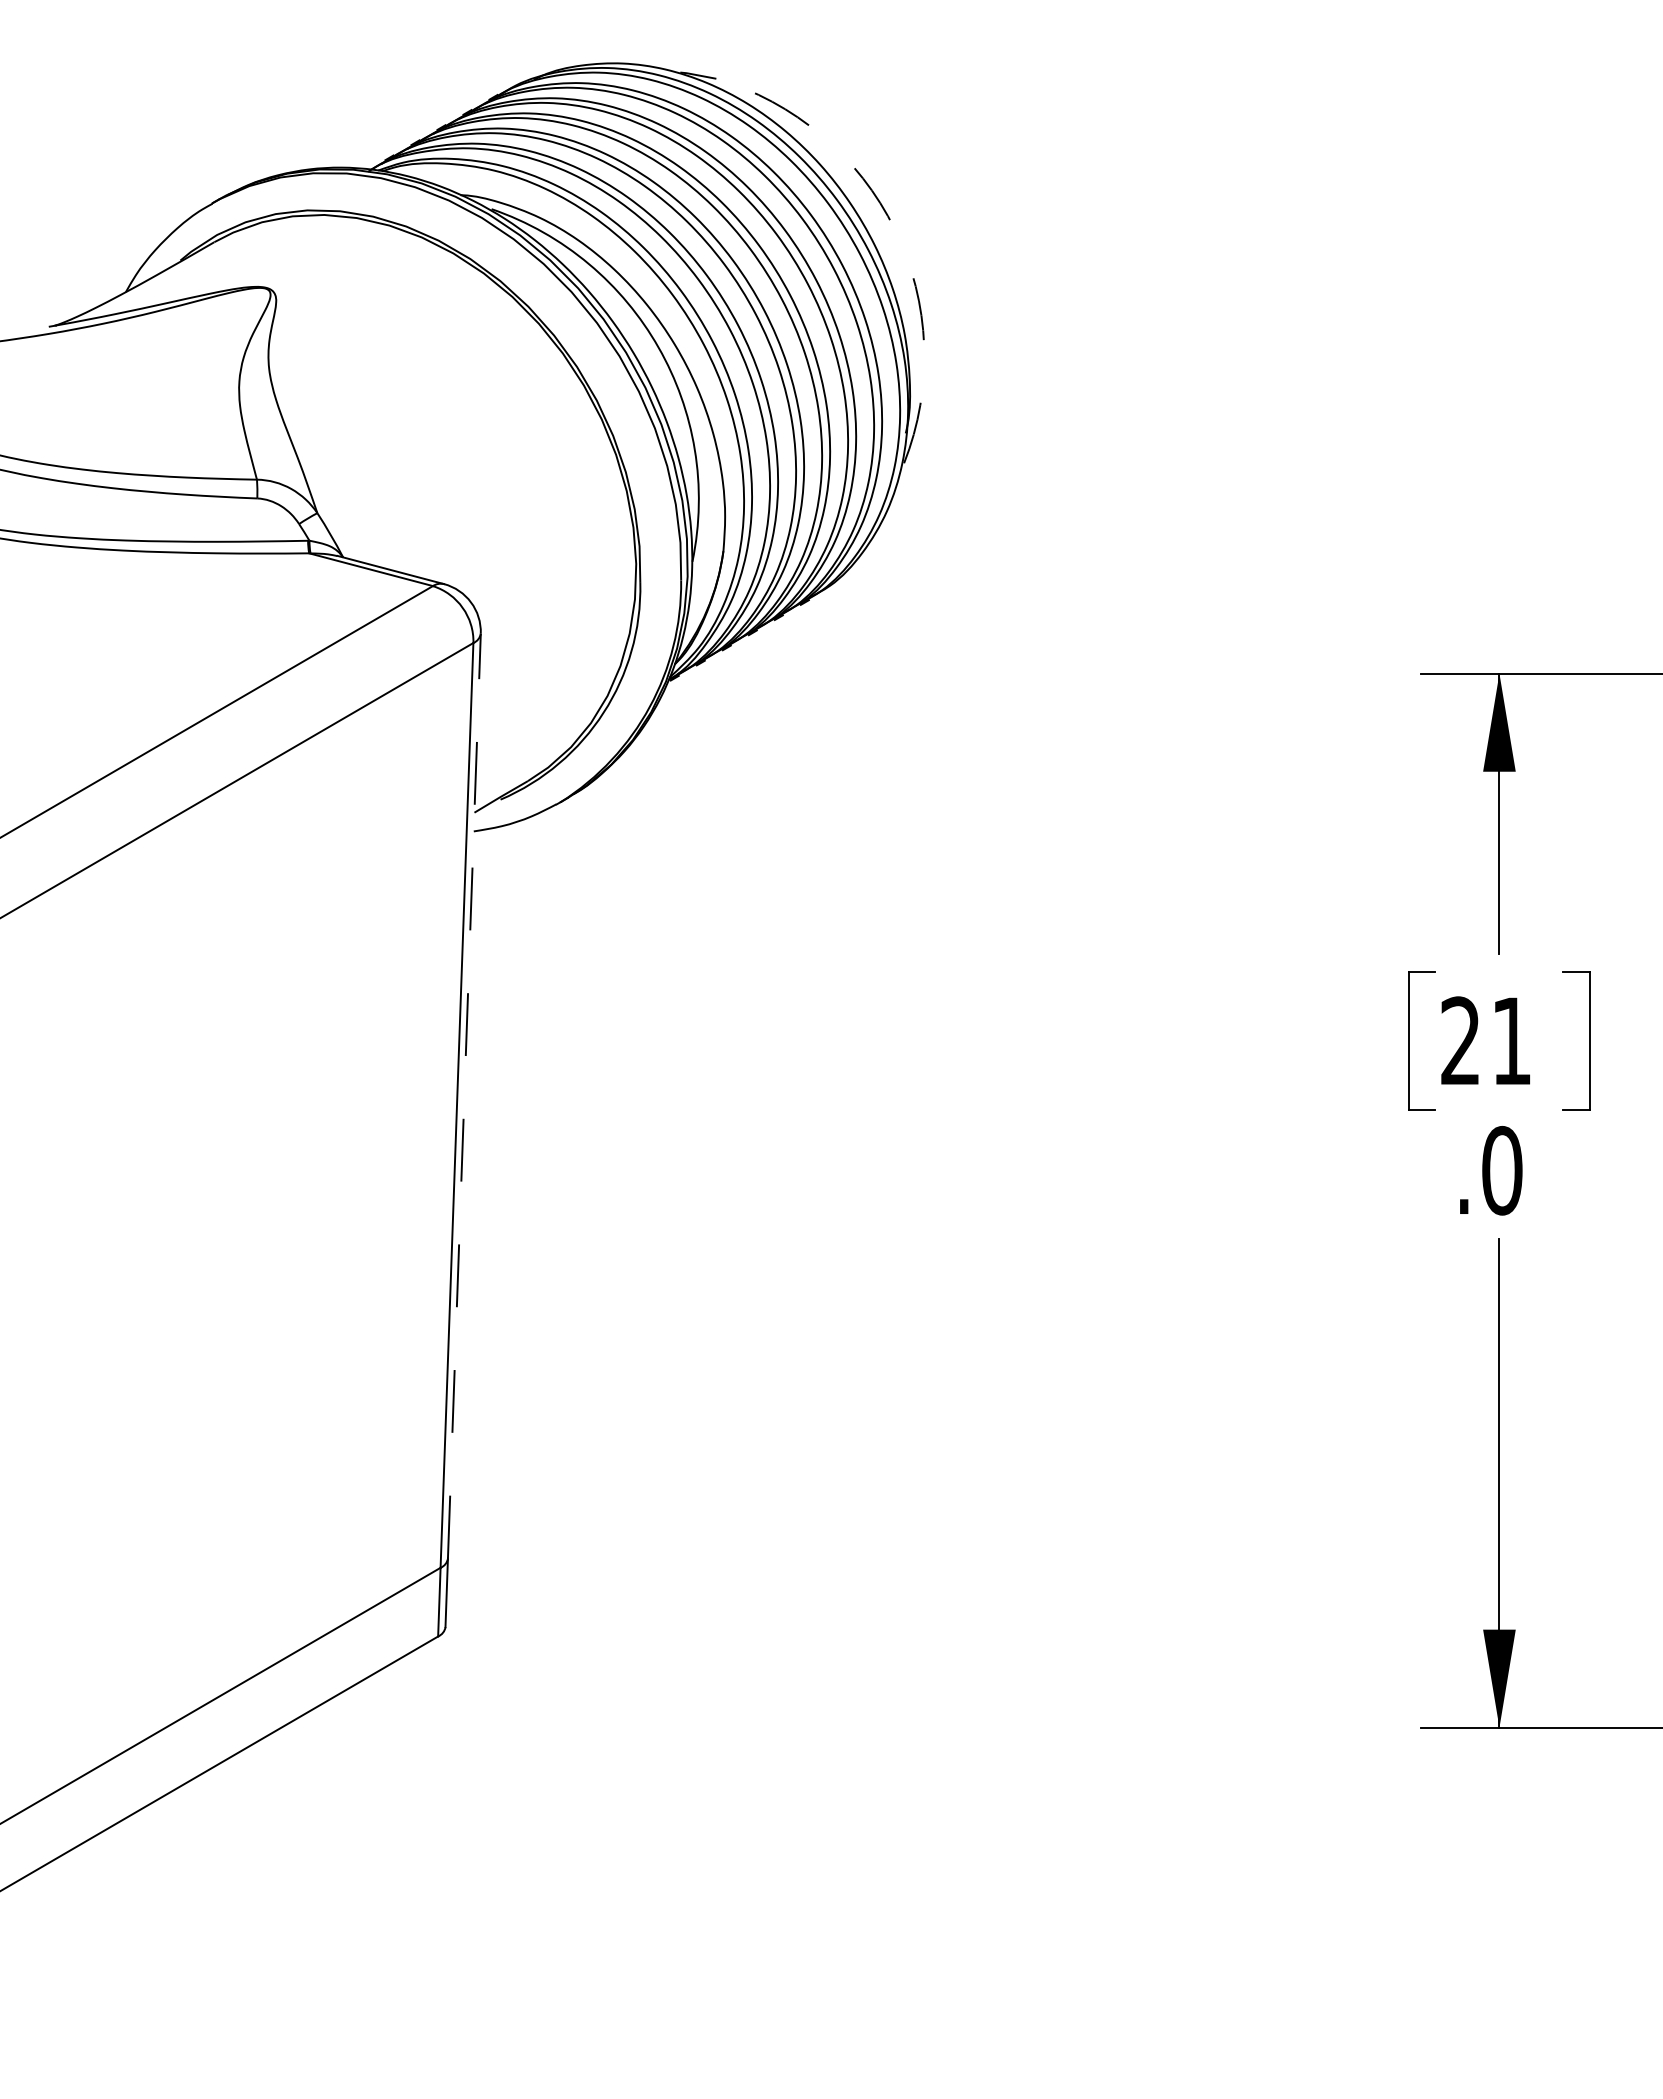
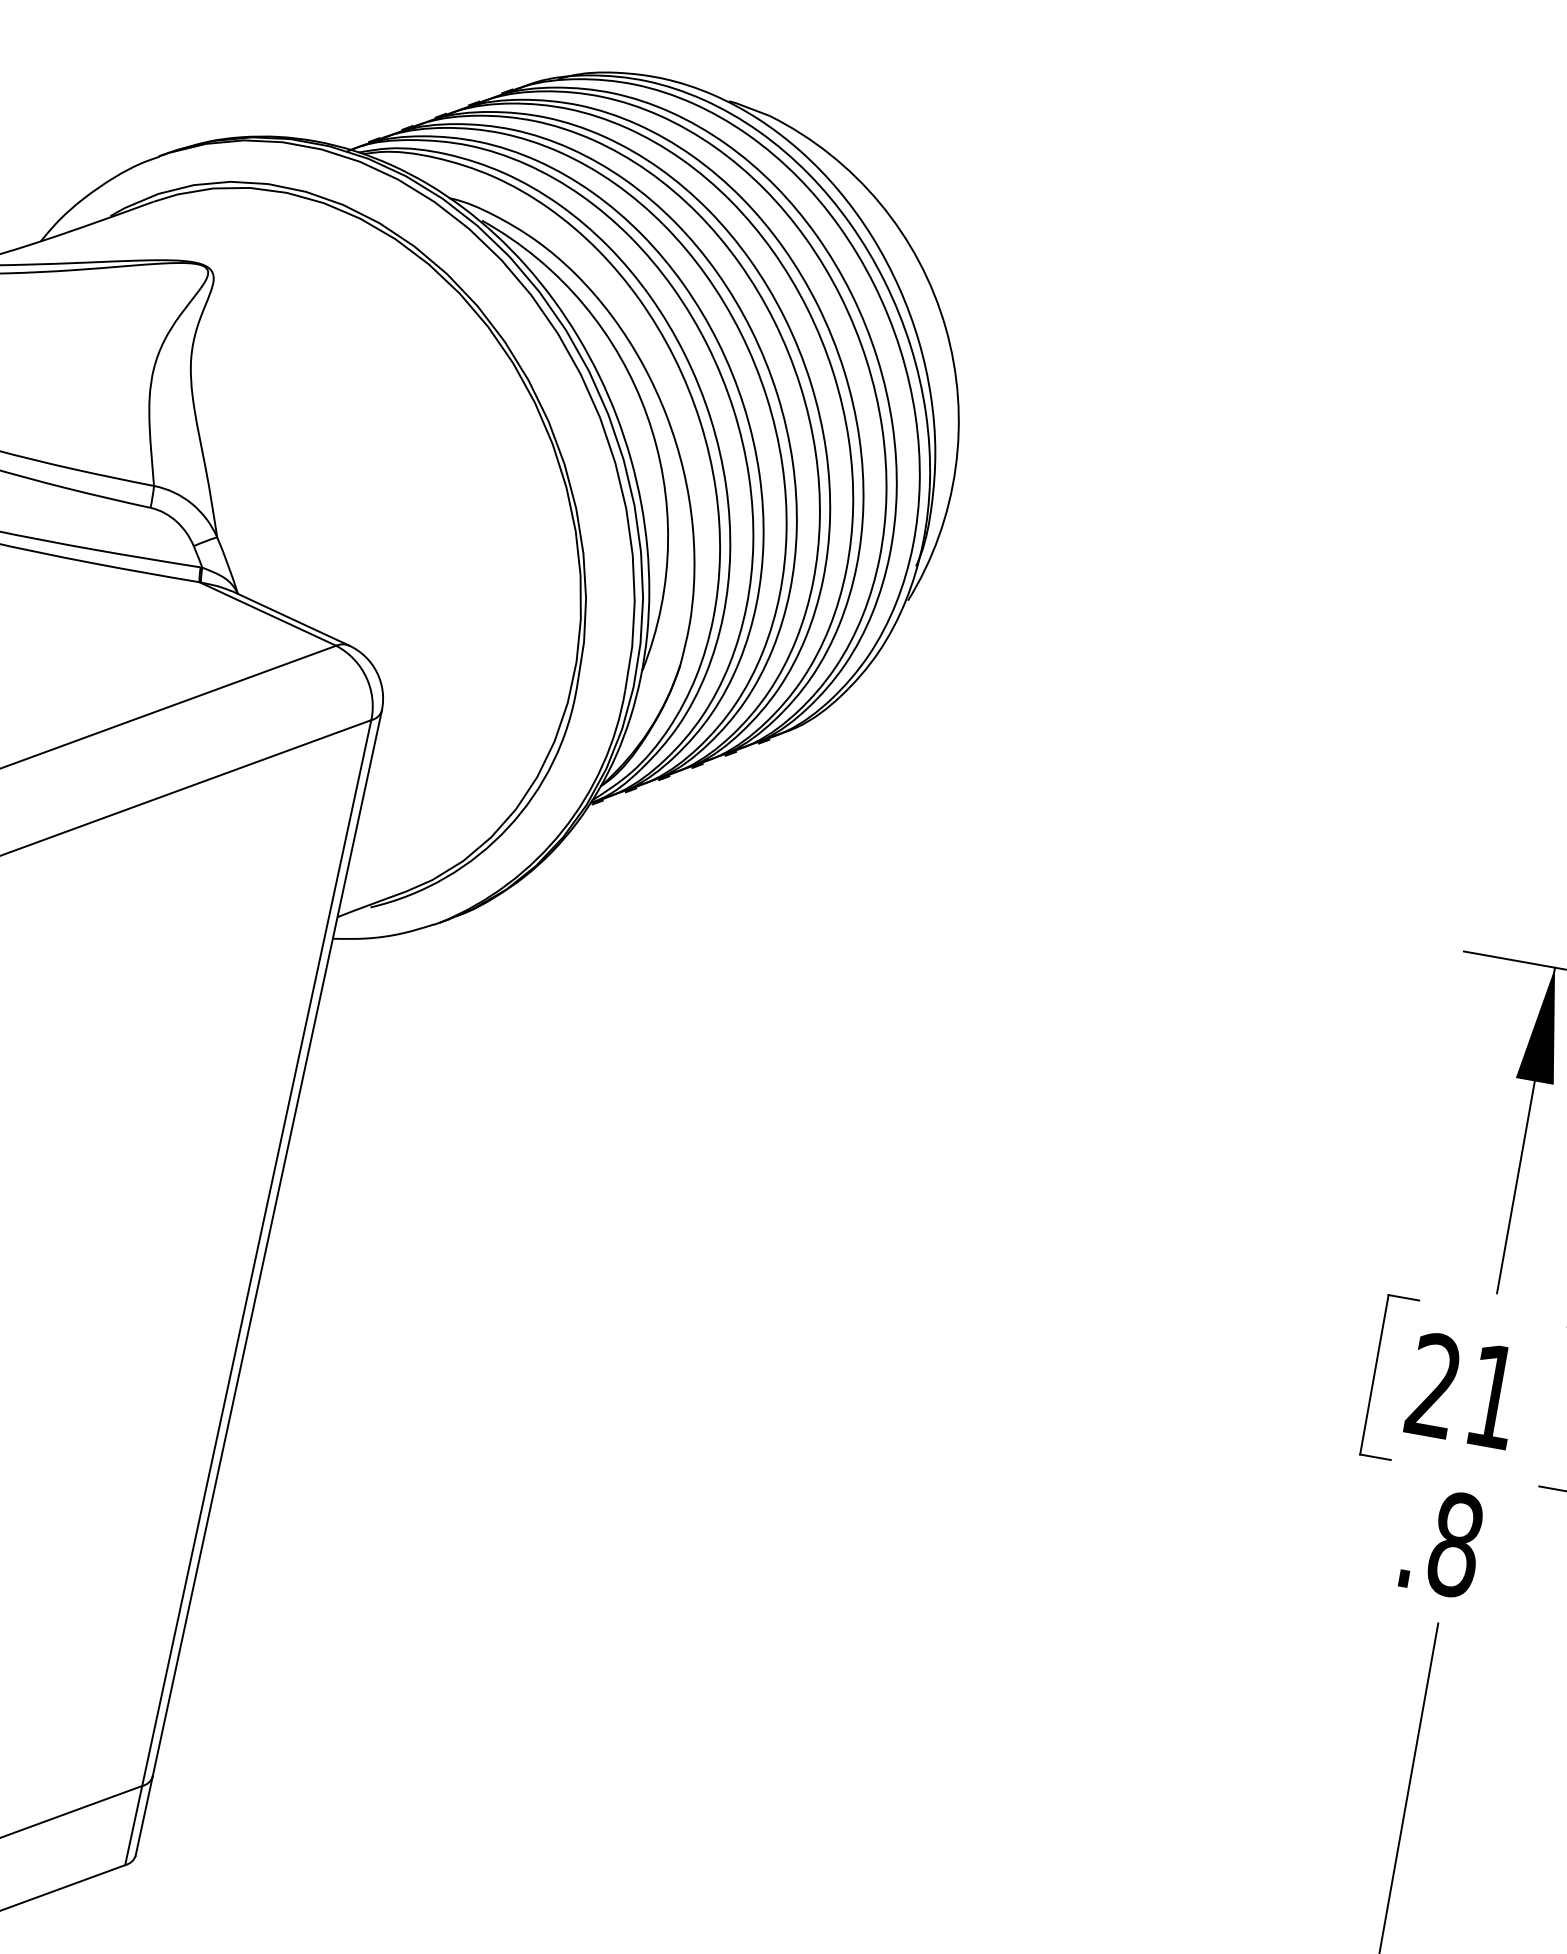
arc: (895, 229) -> (946, 327), dashed -> solid
line: (464, 1096) -> (267, 1244), dashed -> solid
text: (1502, 1170) -> (1455, 1544), .0 -> .8

